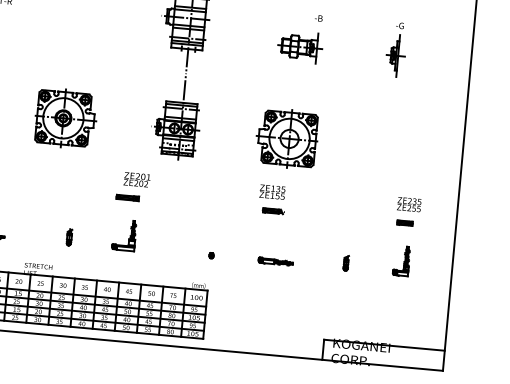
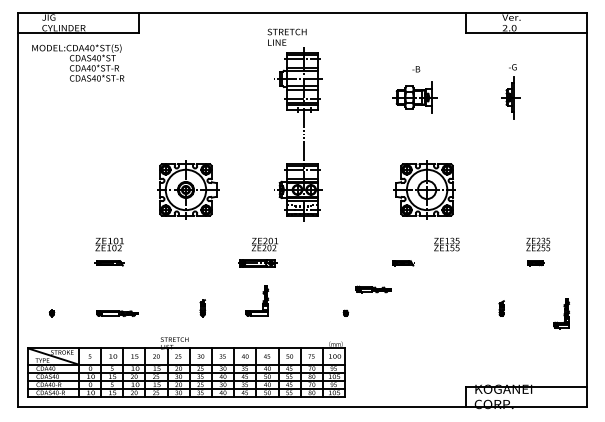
text: (319, 18) -> (416, 69), moved
part: (287, 138) -> (424, 189), moved
text: (272, 192) -> (446, 244), moved
part: (126, 197) -> (256, 263), size x1.6
part: (275, 261) -> (373, 289), moved
part: (401, 261) -> (561, 313), moved
part: (345, 263) -> (501, 308), moved

